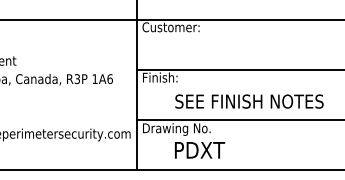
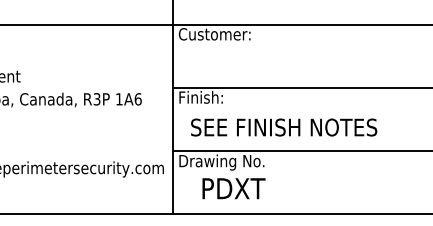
text: (249, 101) -> (284, 127), moved
text: (199, 150) -> (233, 188), moved

